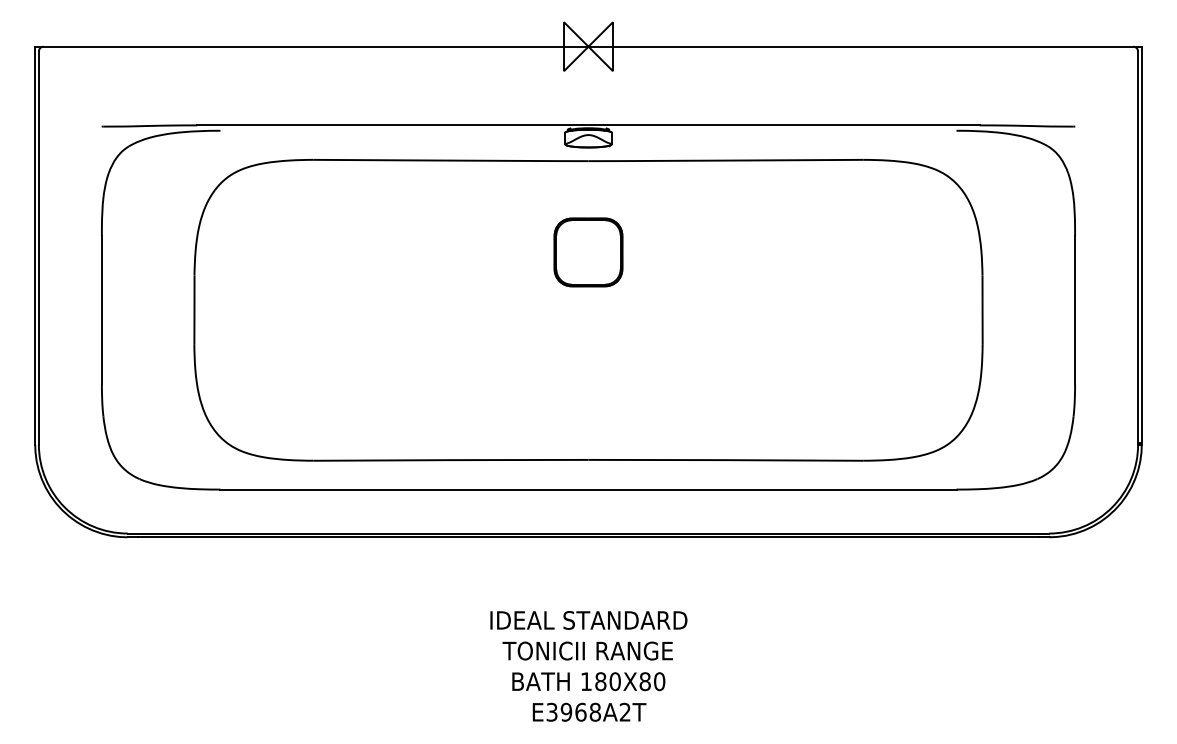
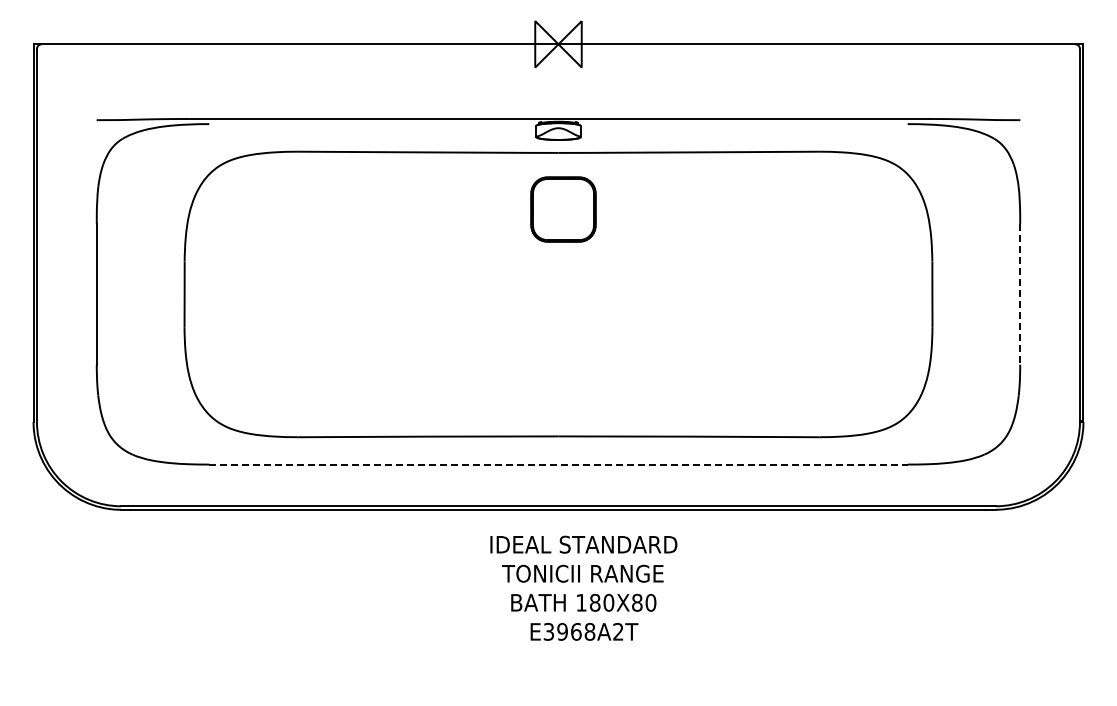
part: (588, 252) -> (563, 209), moved
line: (1075, 310) -> (1020, 294), solid -> dashed
line: (588, 489) -> (558, 464), solid -> dashed
text: (588, 665) -> (583, 587), moved

